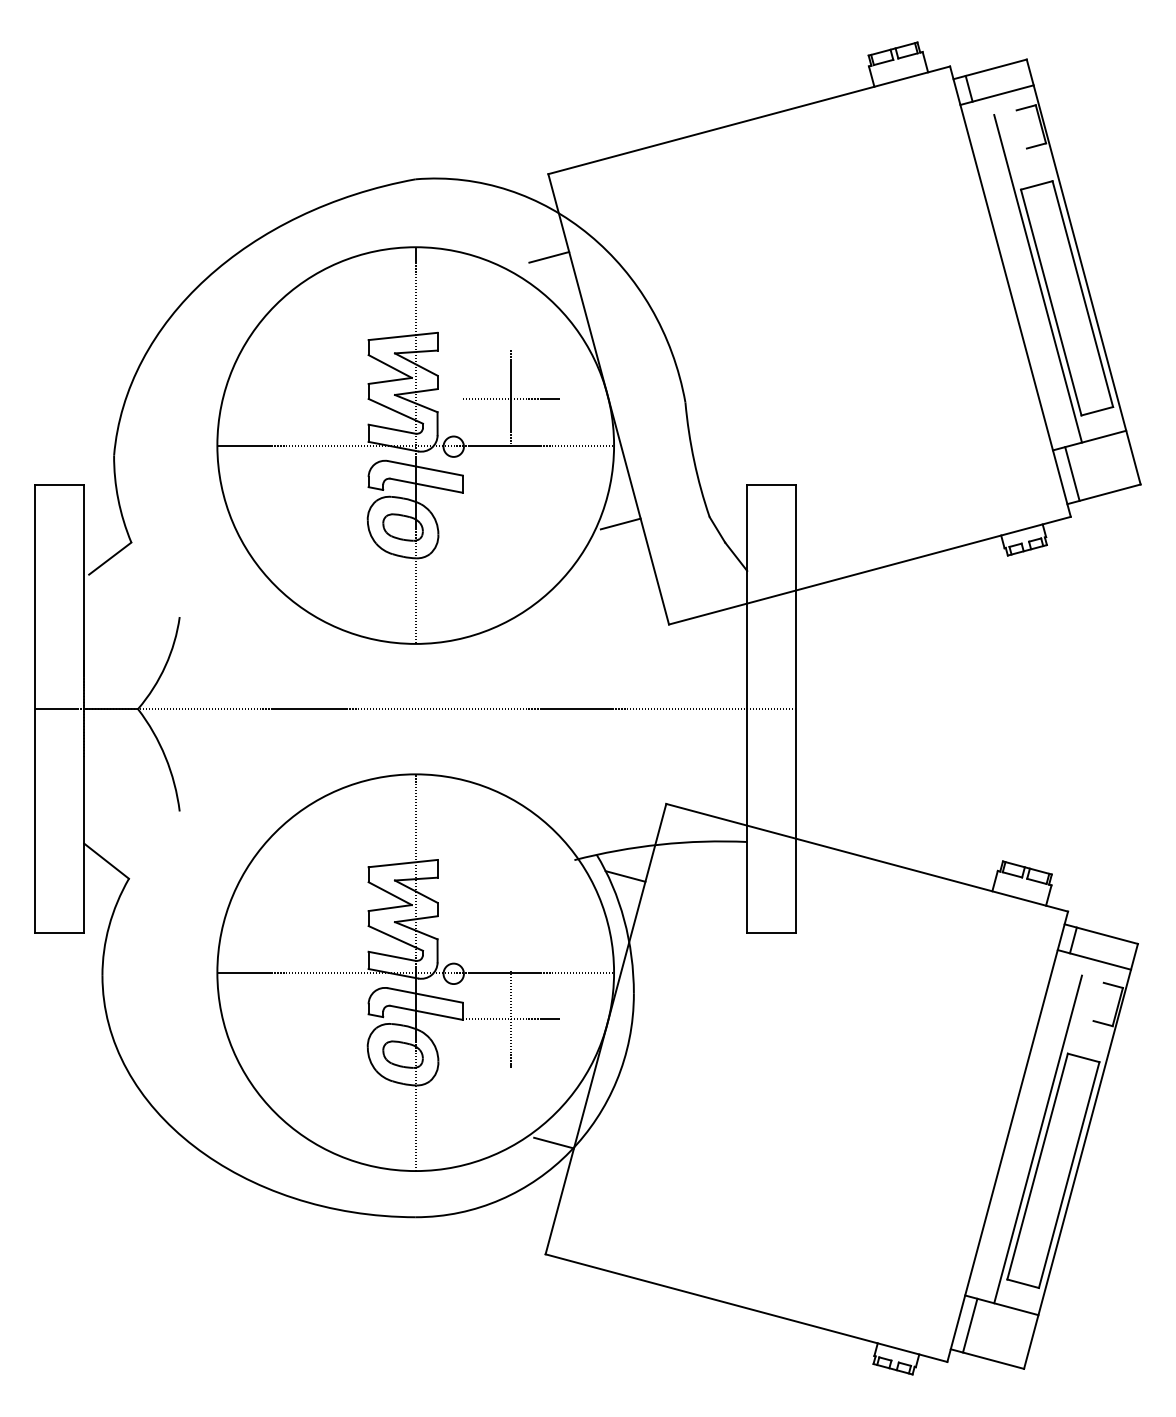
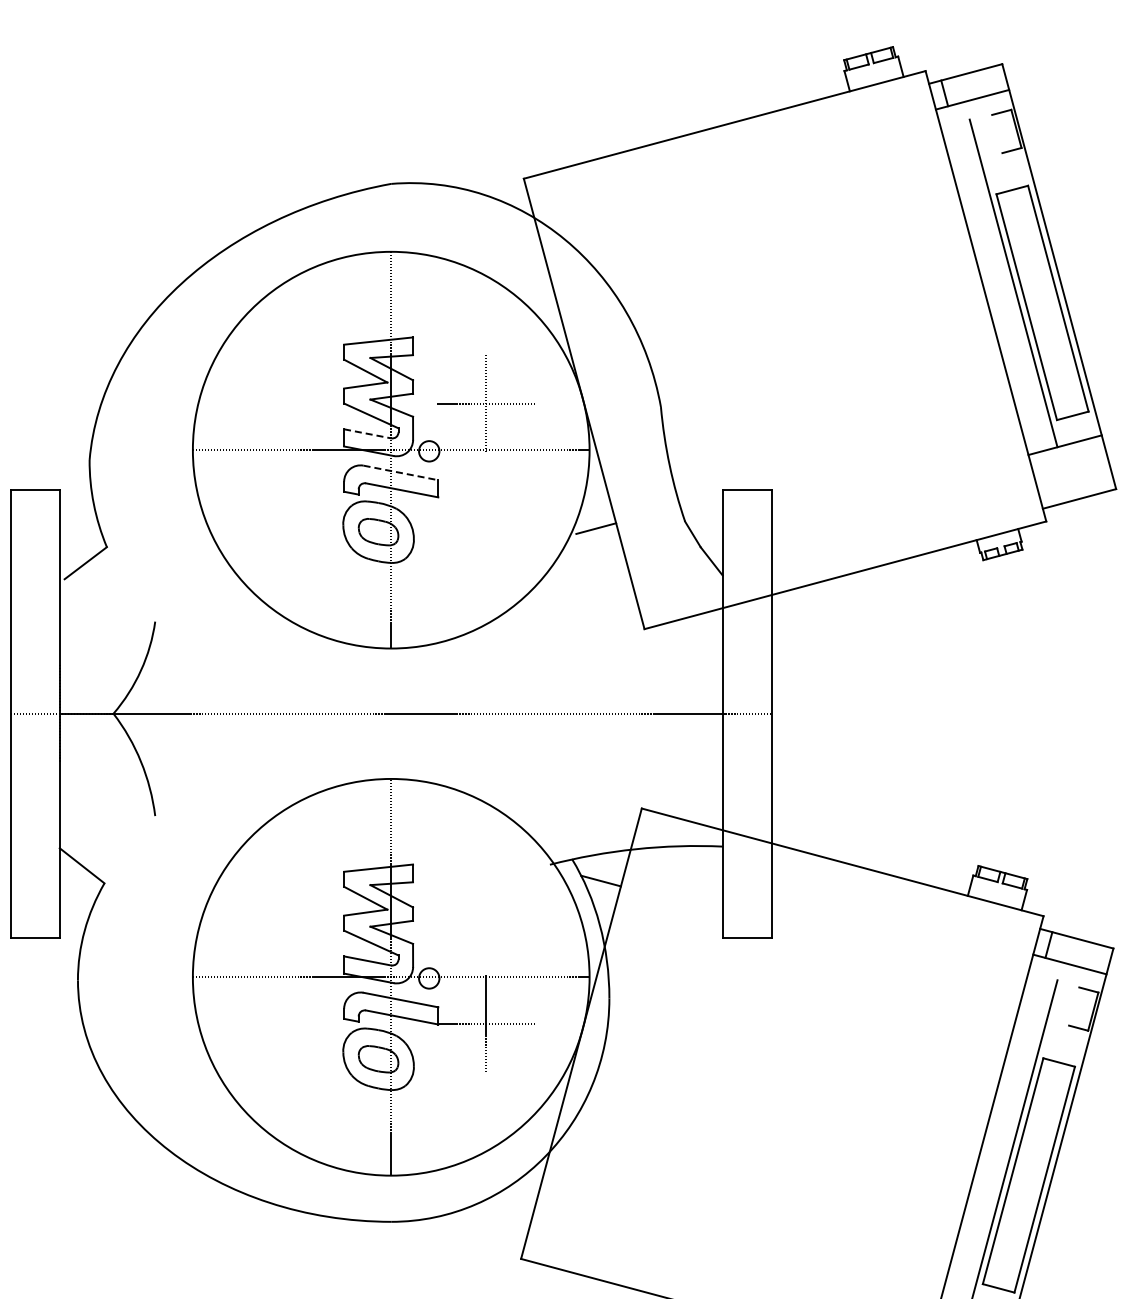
line: (549, 257) -> (525, 262), removed
line: (392, 429) -> (368, 434), solid -> dashed
line: (425, 468) -> (401, 473), solid -> dashed
line: (1072, 473) -> (1048, 478), removed
line: (553, 1142) -> (529, 1147), removed

